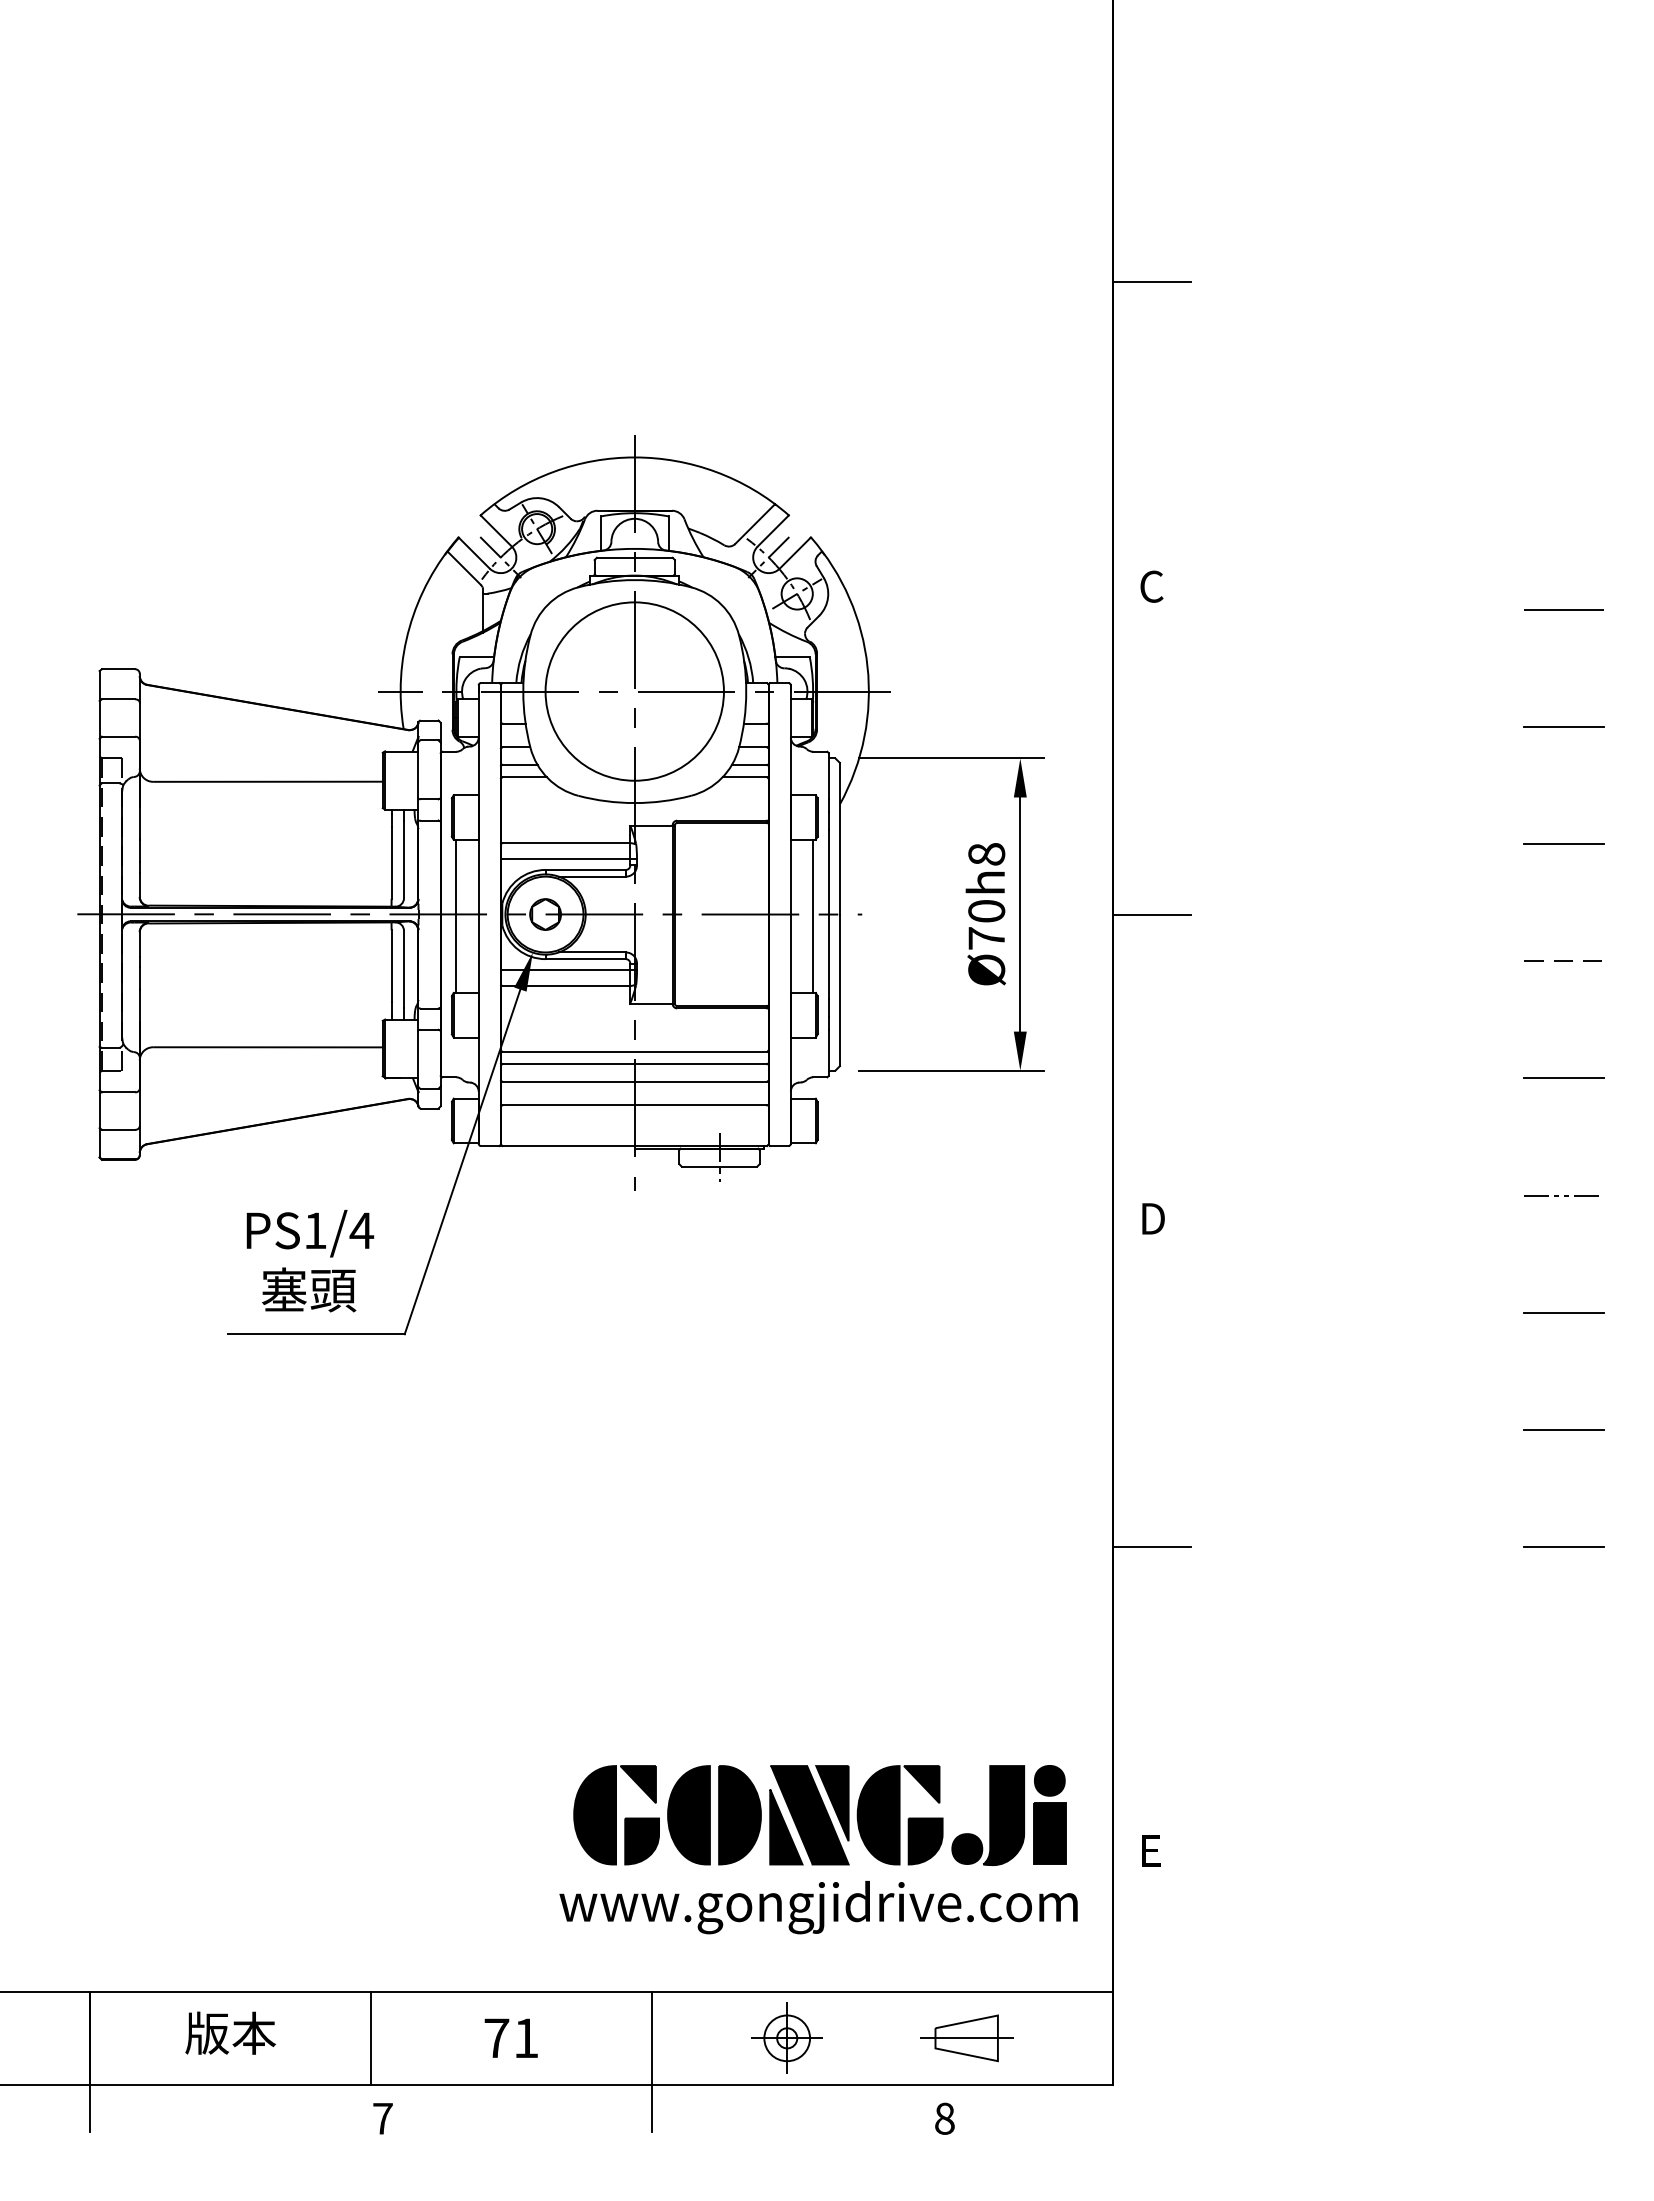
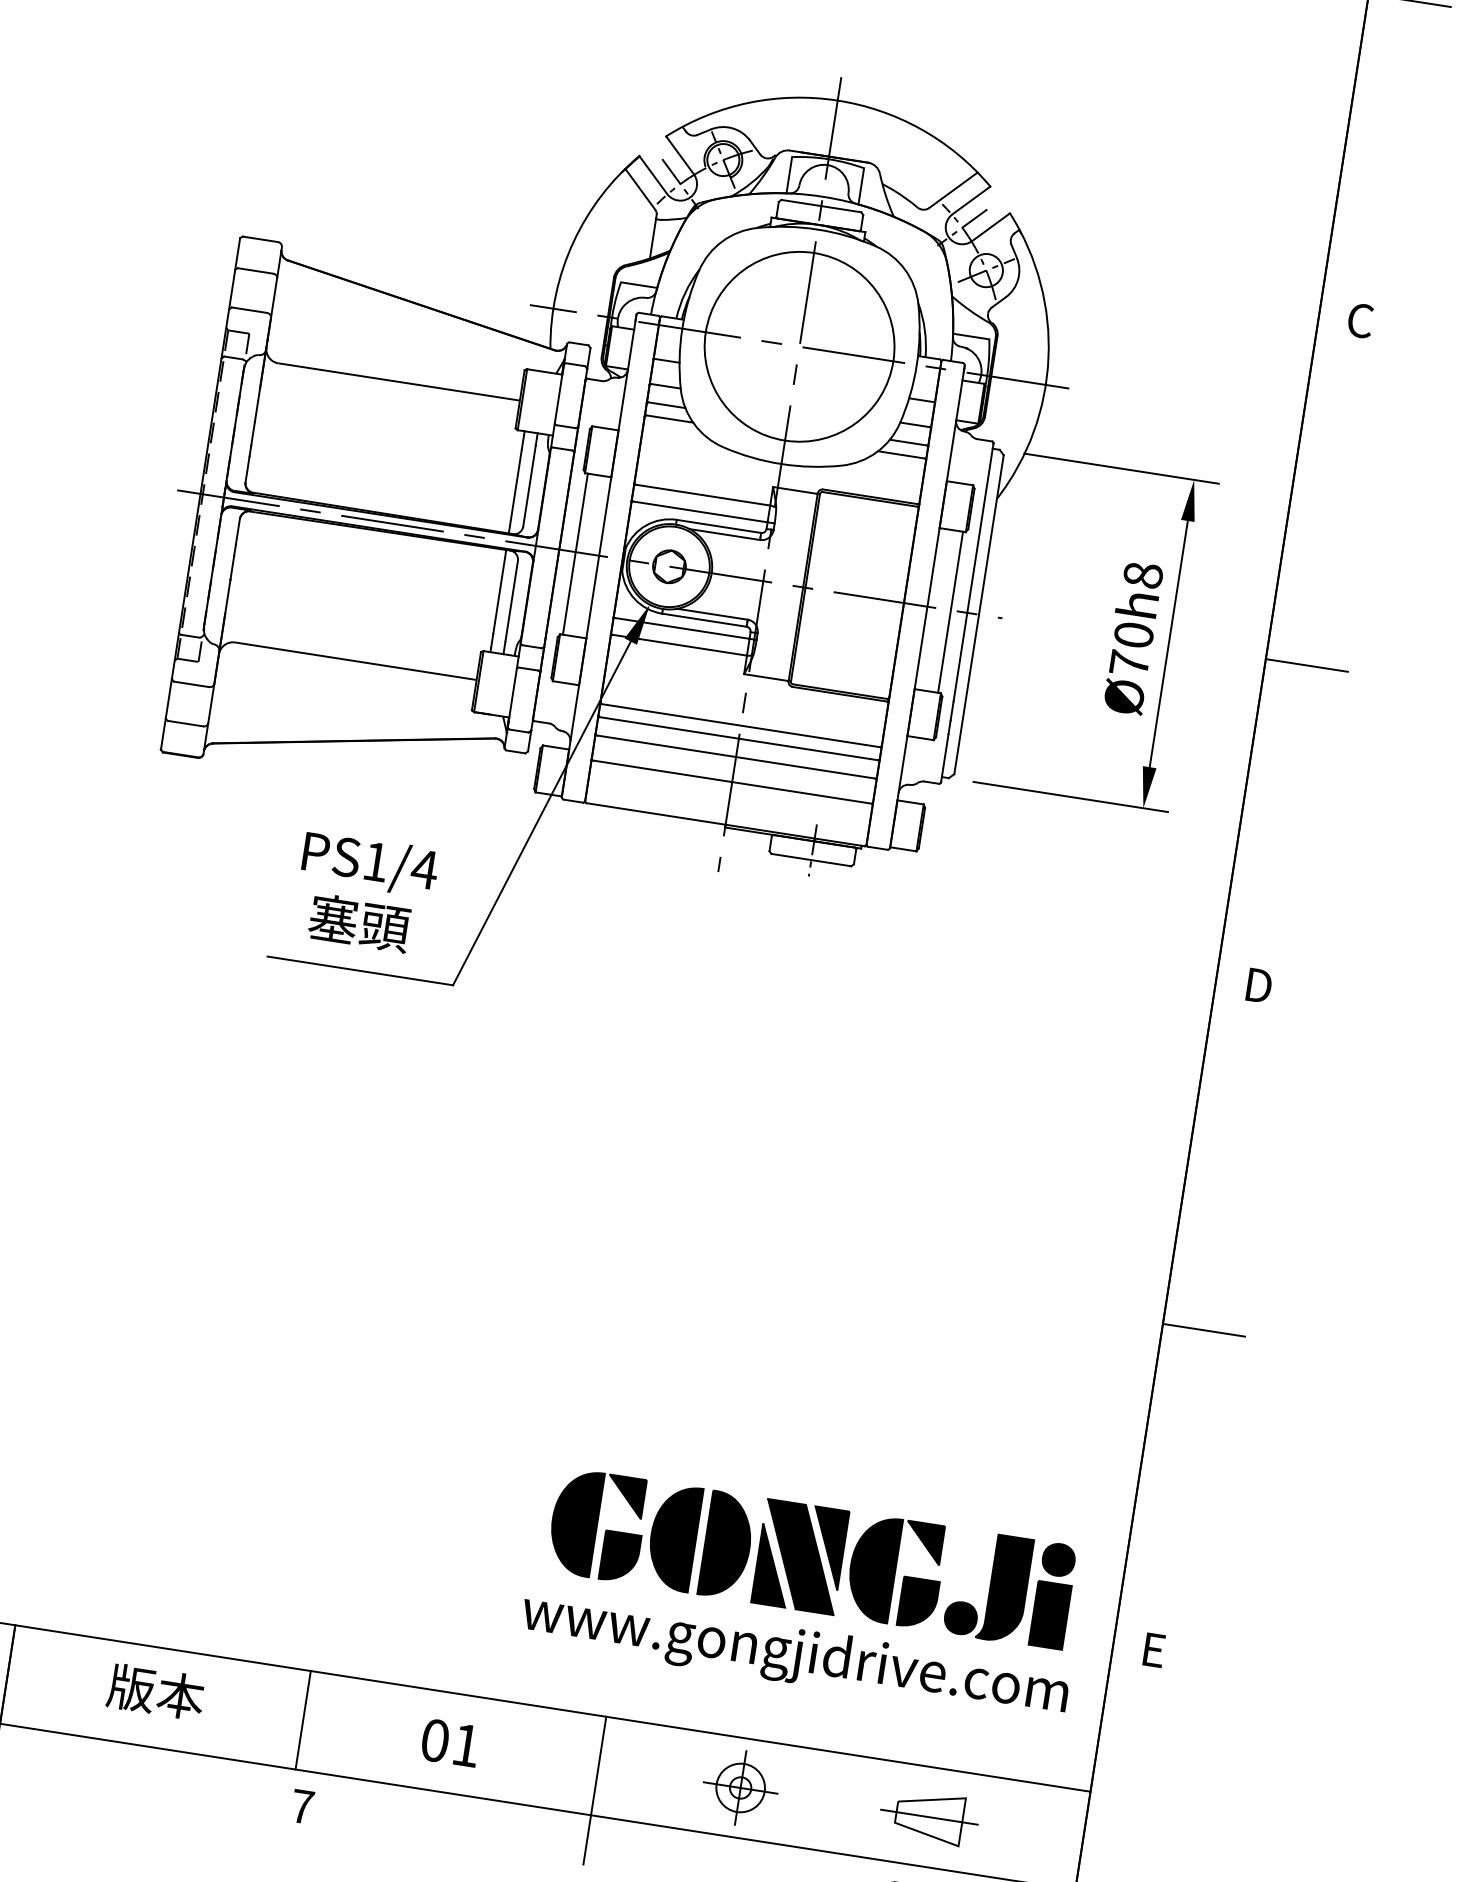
text: (496, 2038) -> (434, 1740), 71 -> 01

